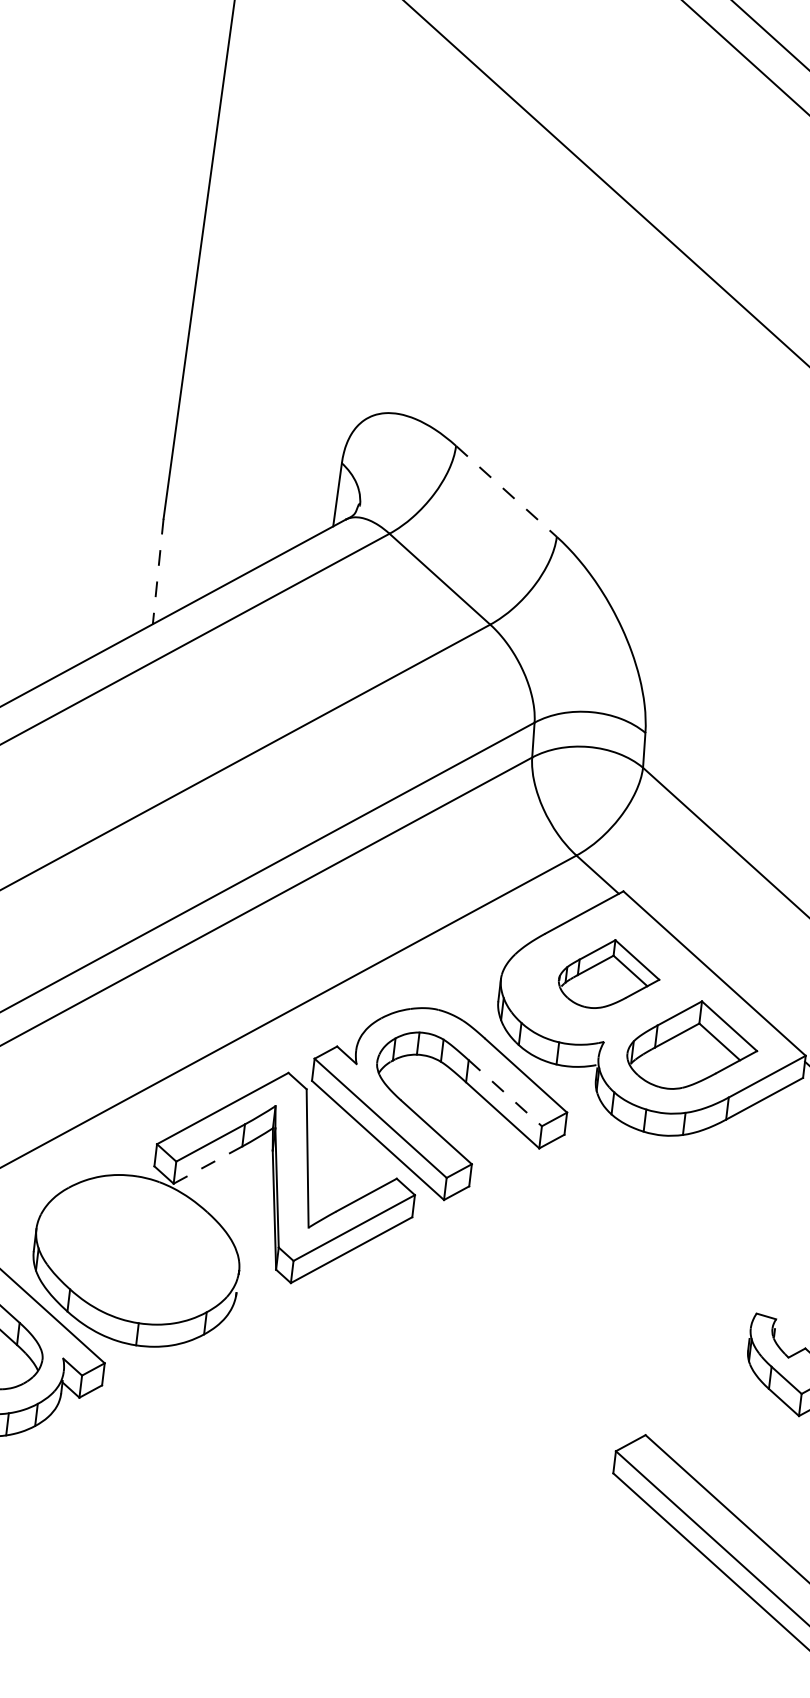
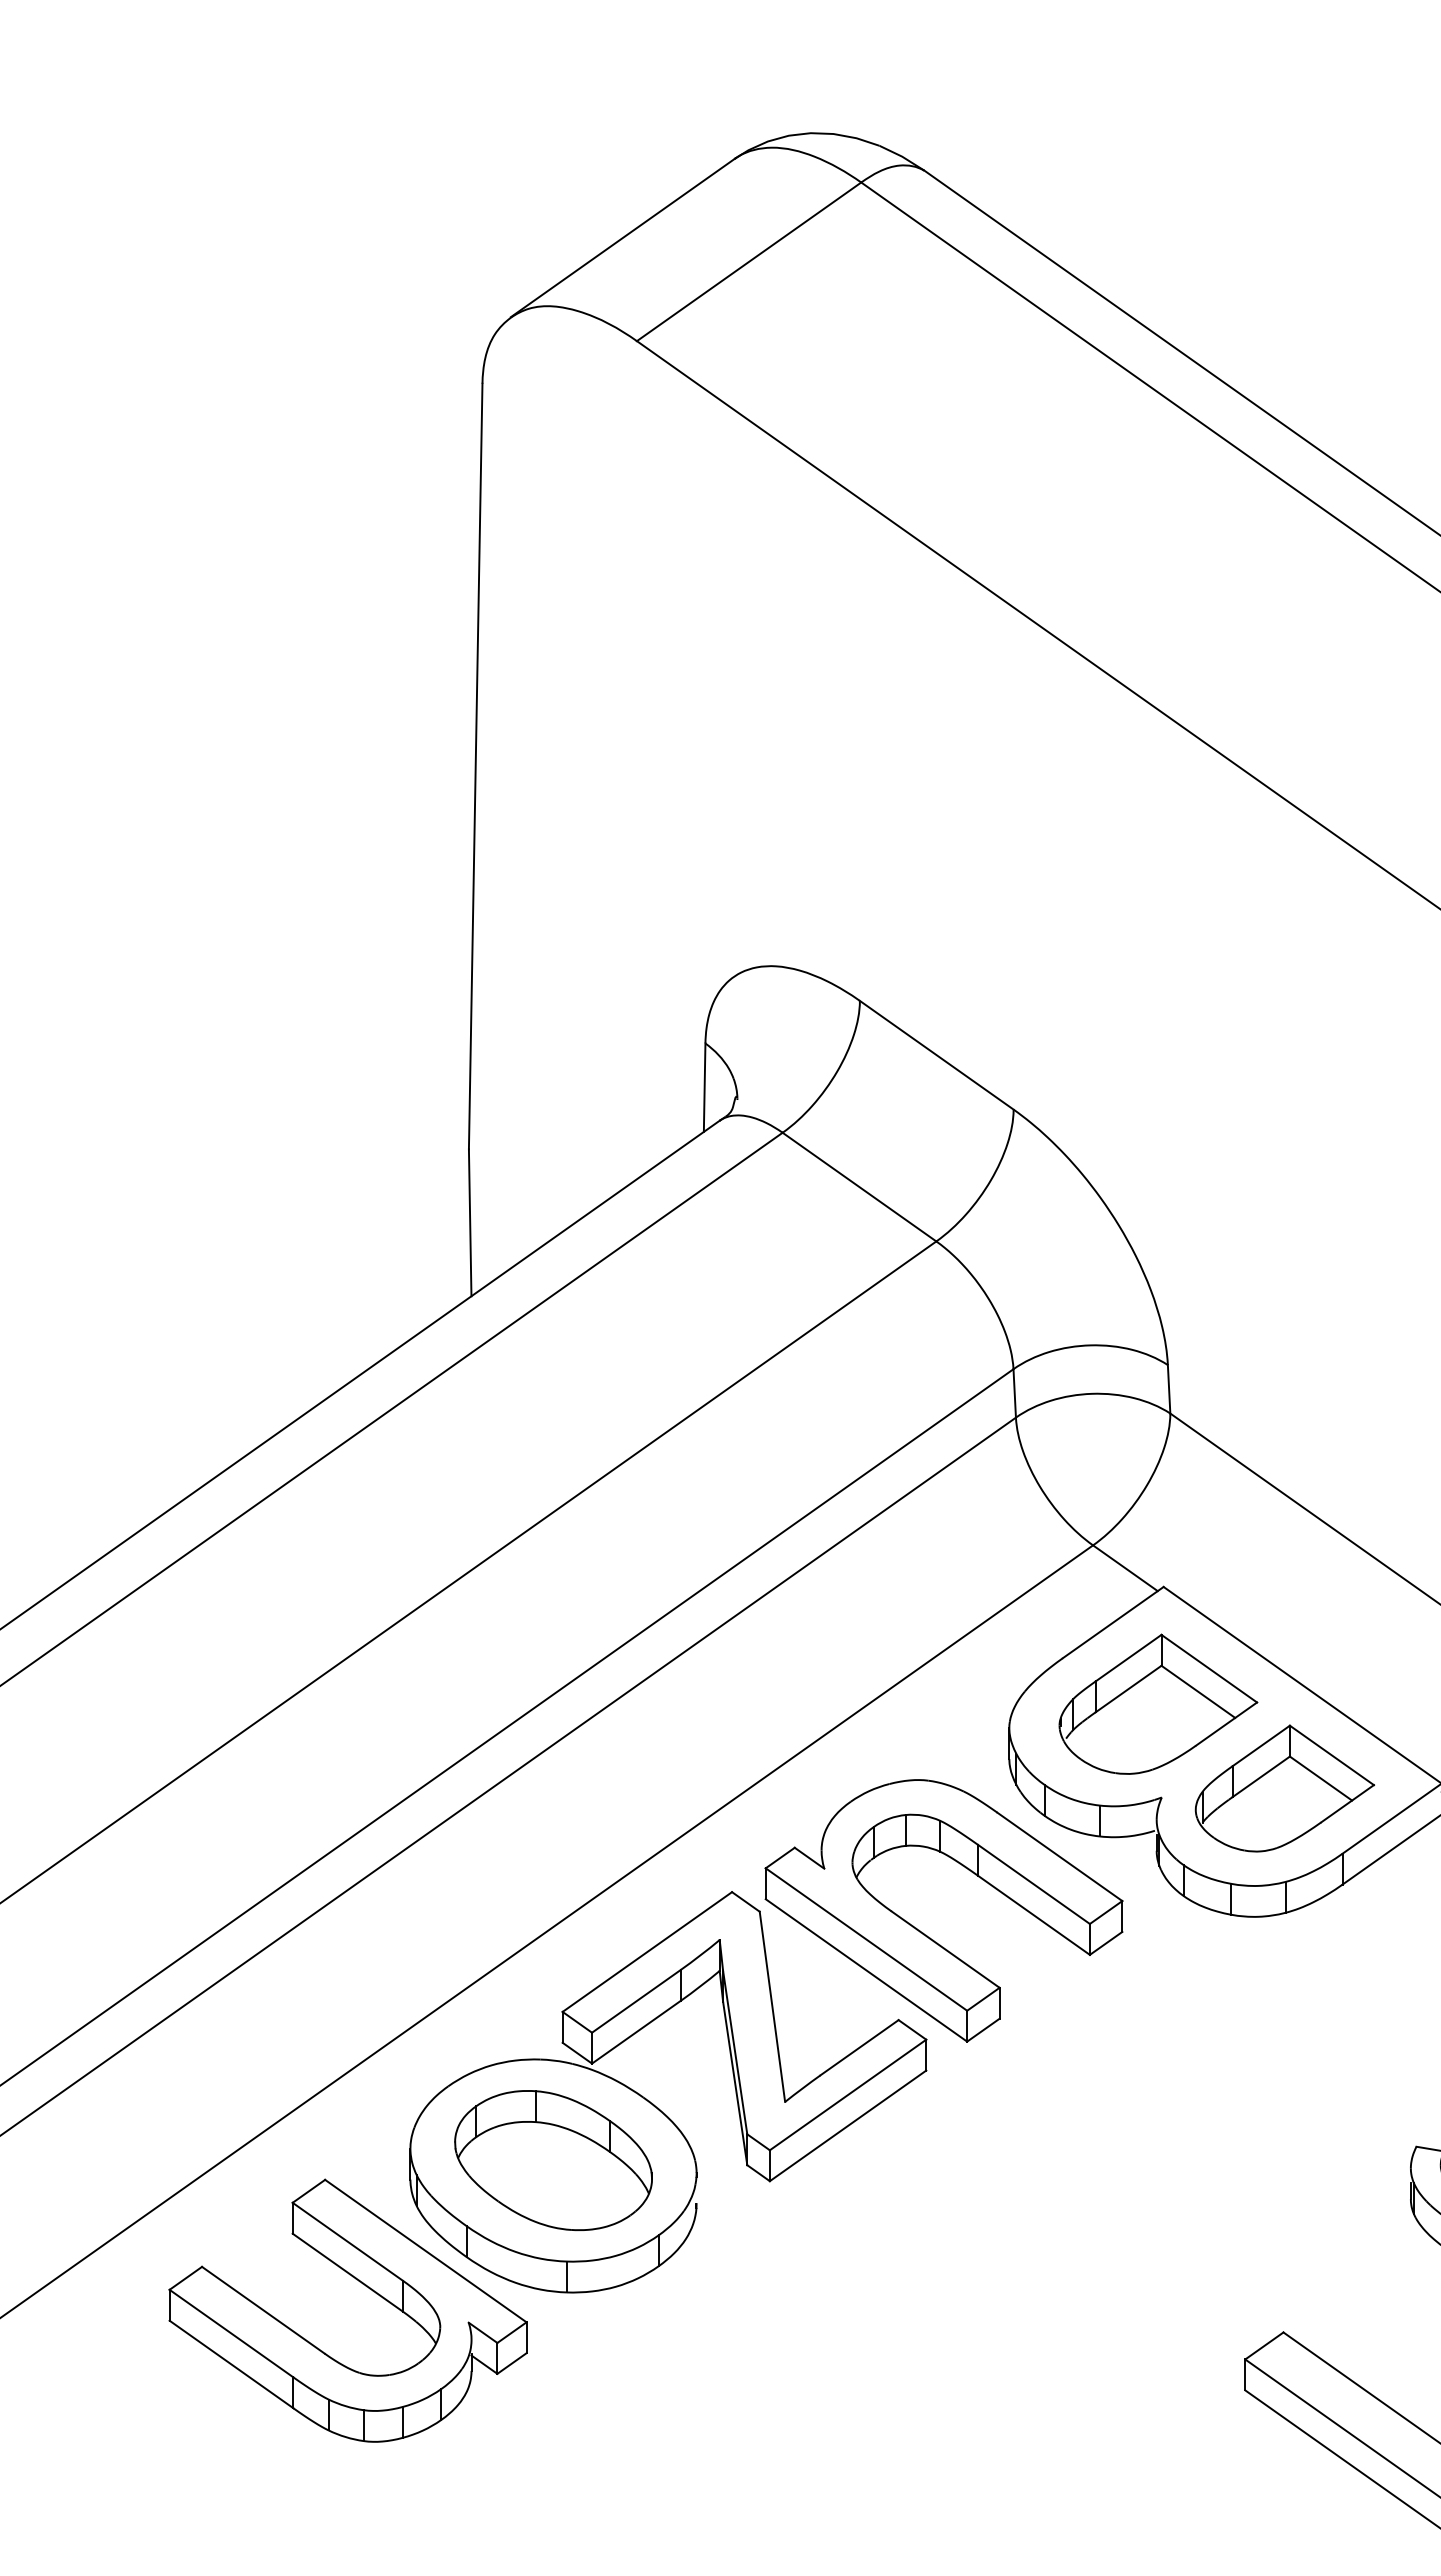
line: (506, 491) -> (937, 1055), dashed -> solid
line: (158, 572) -> (470, 1223), dashed -> solid
part: (609, 974) -> (1158, 1703), size x1.43
line: (505, 1093) -> (1034, 1884), dashed -> solid
line: (208, 1165) -> (636, 2032), dashed -> solid
part: (137, 1249) -> (553, 2160), added

